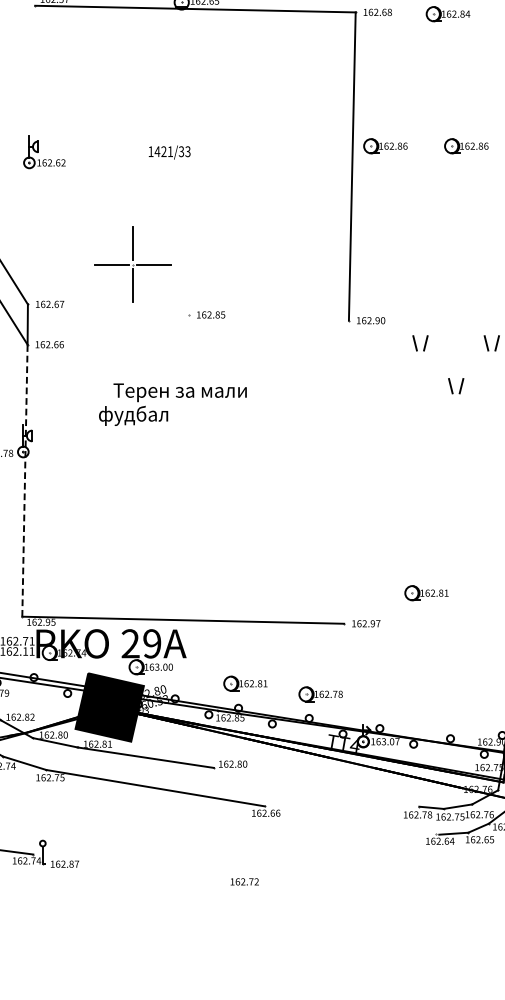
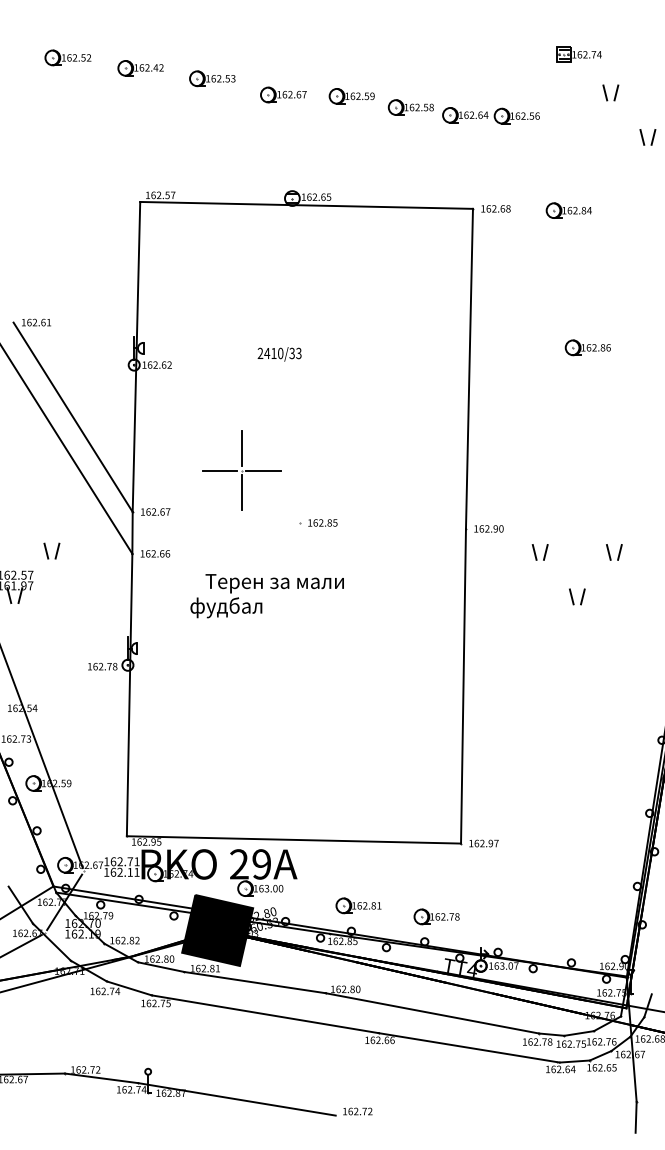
part: (385, 145) -> (503, 347), removed
text: (160, 151) -> (270, 353), 1421/33 -> 2410/33
line: (31, 154) -> (136, 356), added
text: (172, 405) -> (266, 596), moved
line: (346, 471) -> (463, 685), added
line: (24, 480) -> (129, 694), dashed -> solid
part: (426, 592) -> (546, 811), removed
line: (316, 787) -> (432, 1013), added
line: (351, 820) -> (468, 1047), added
line: (127, 870) -> (236, 1099), added

